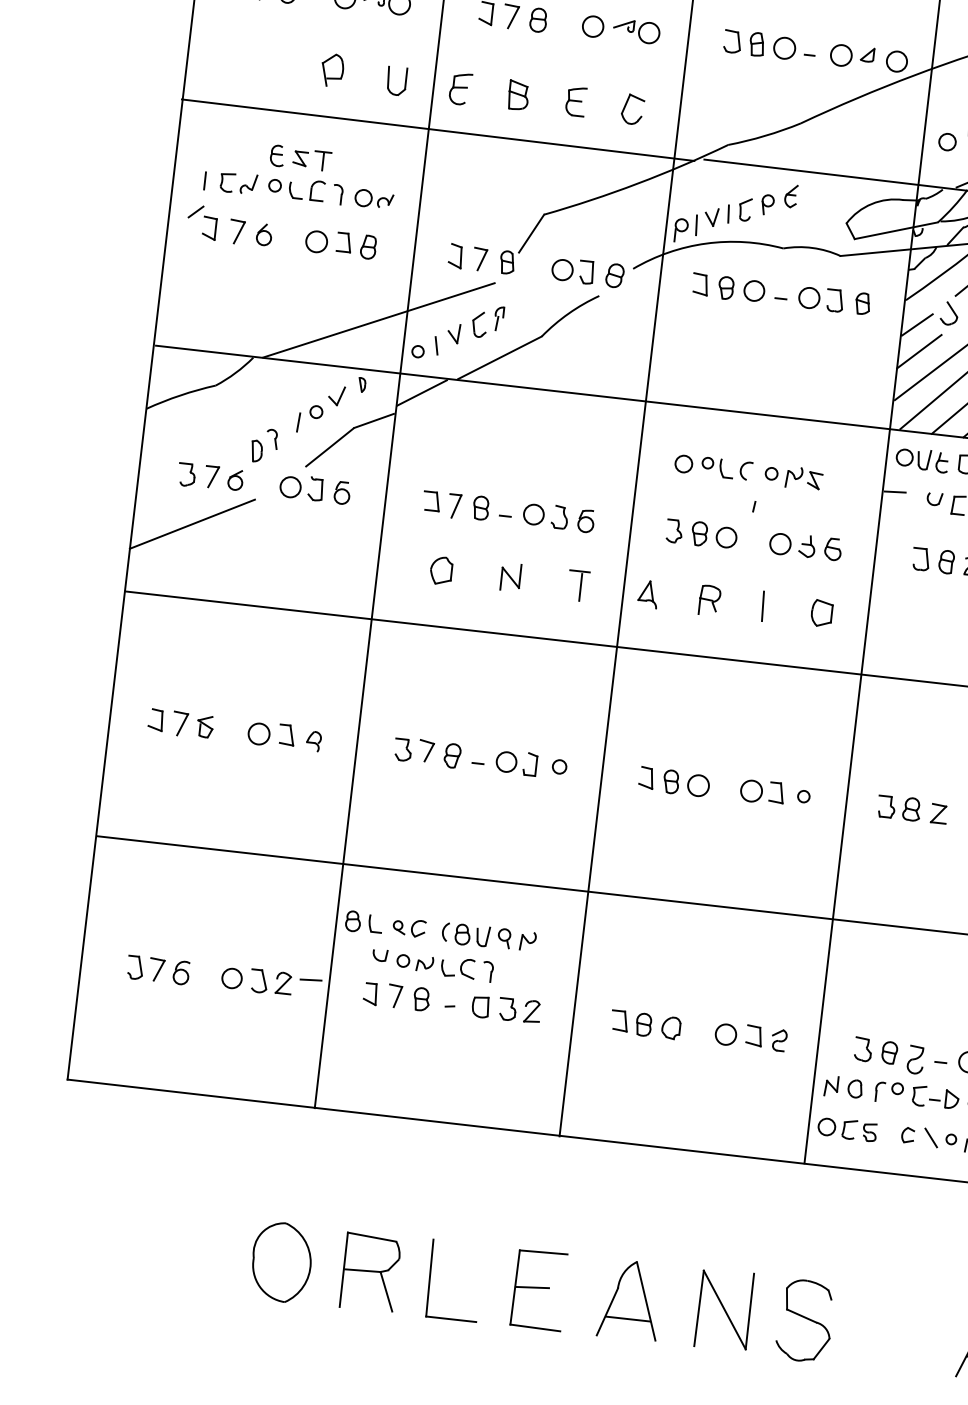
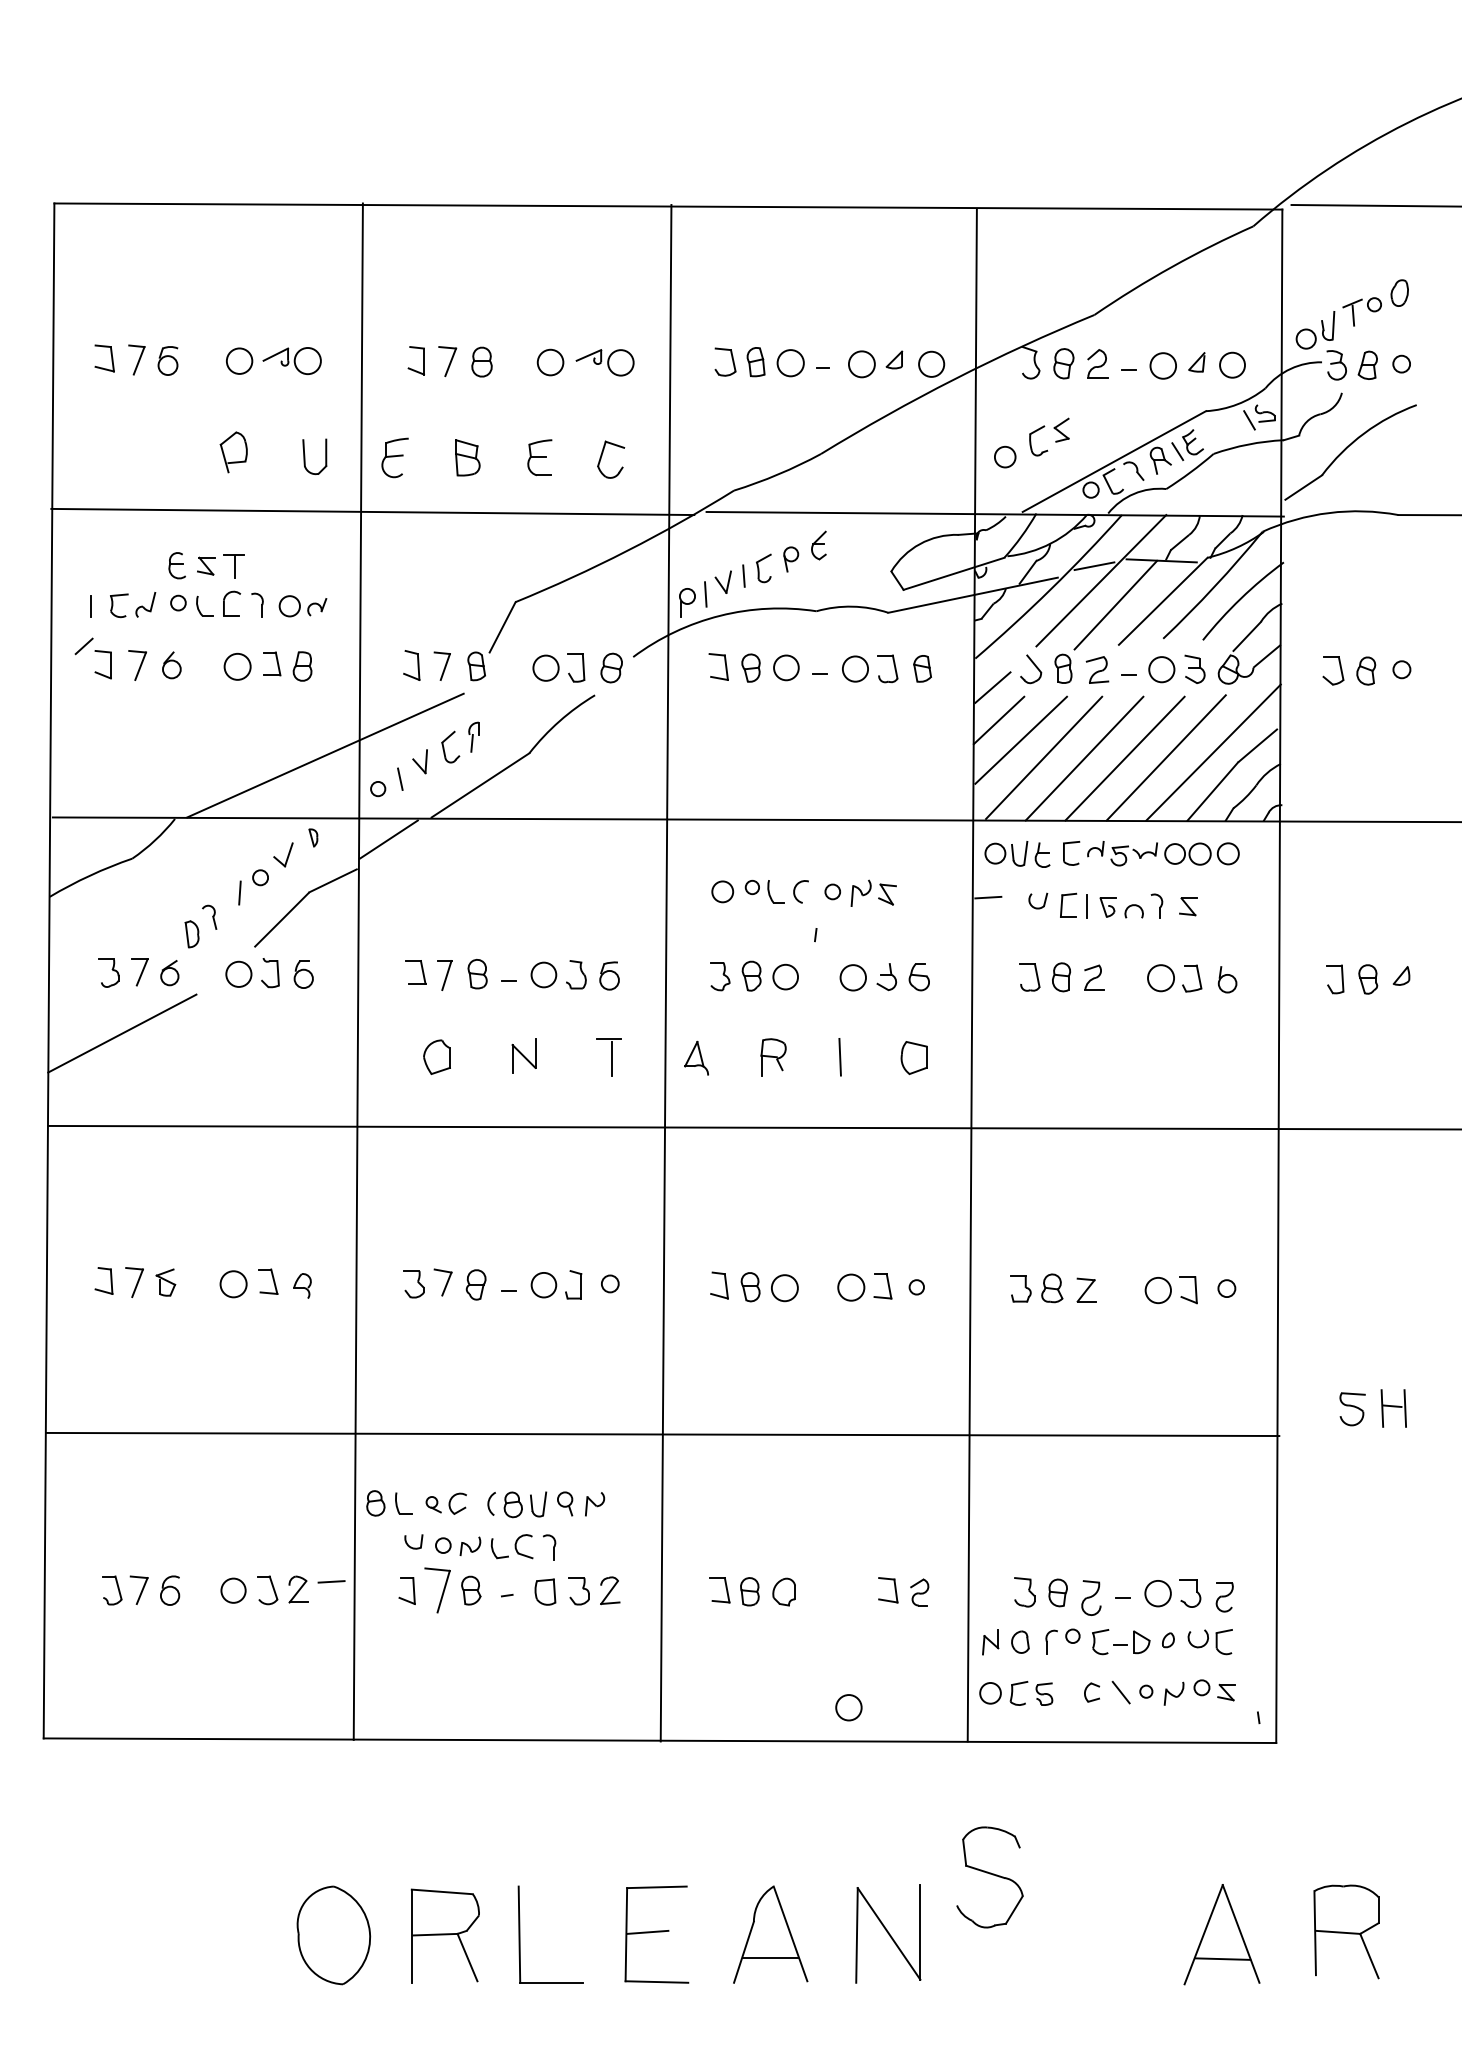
part: (394, 995) -> (437, 1589), size x1.6
circle: (725, 1034) -> (848, 1707), moved
part: (804, 1320) -> (989, 1877), moved

